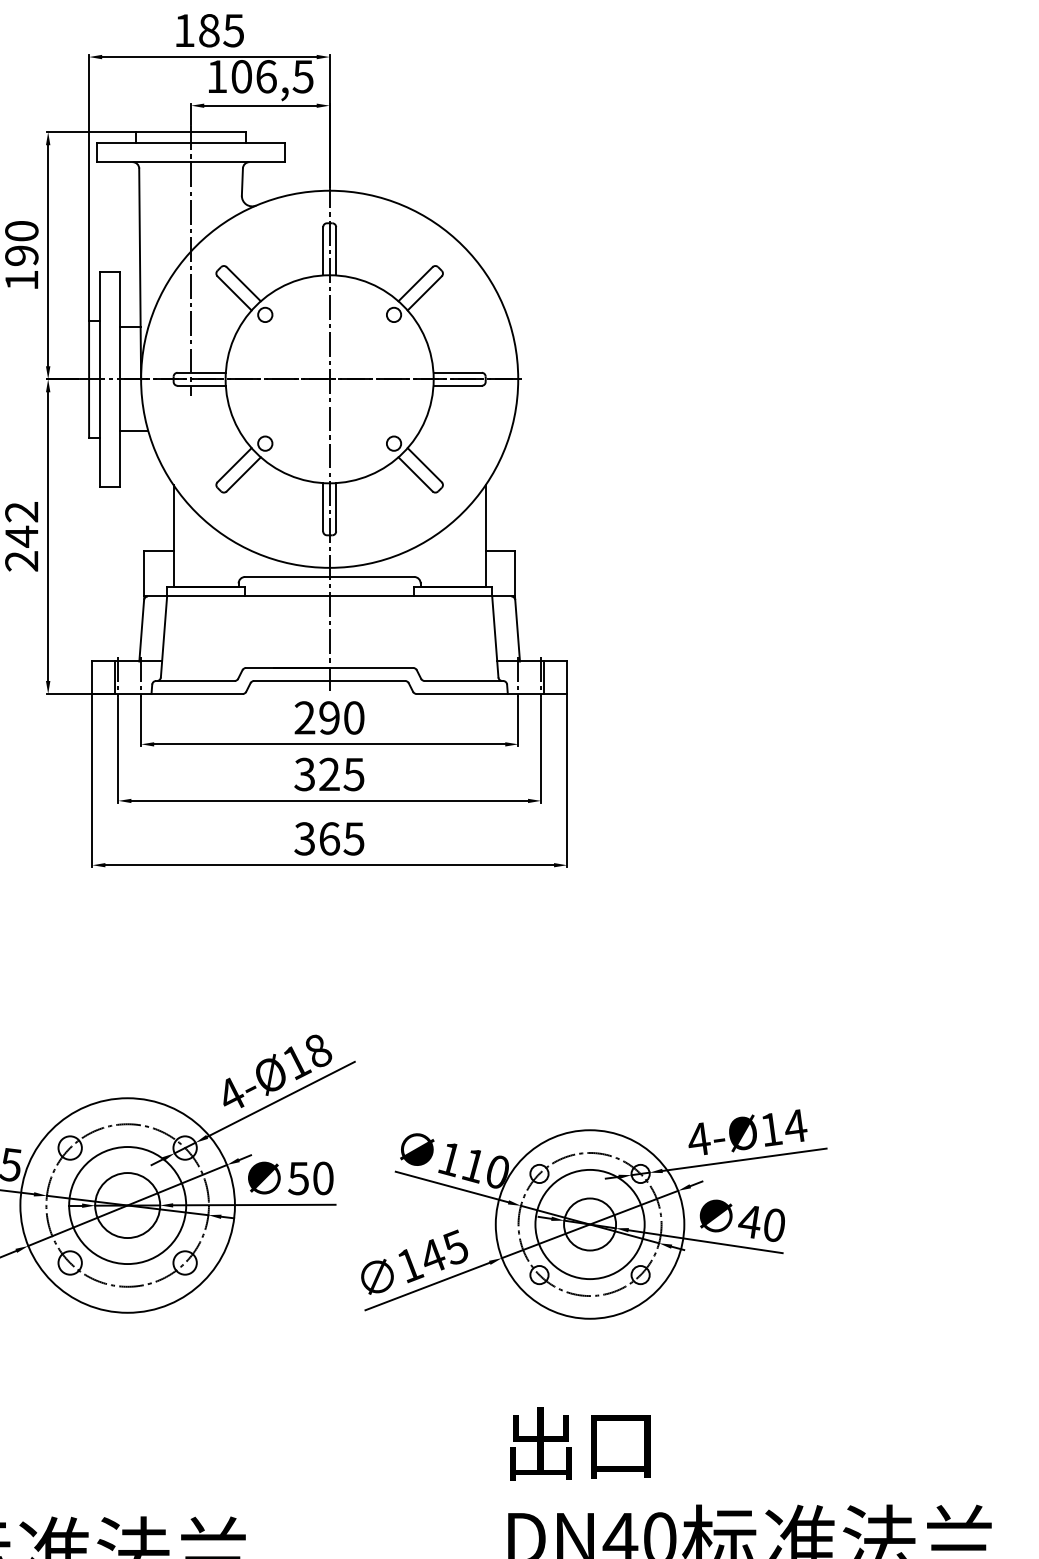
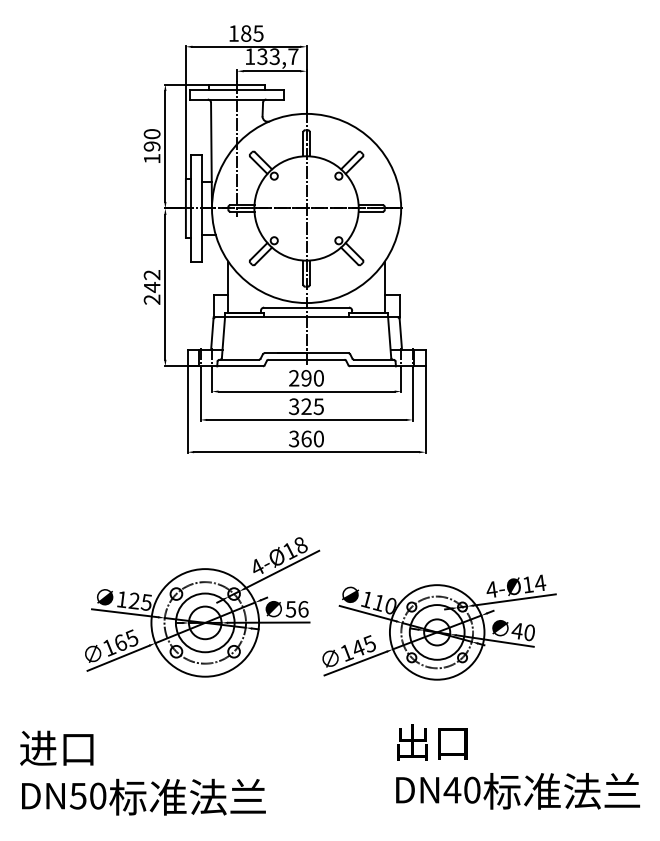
text: (271, 76) -> (277, 56), 106,5 -> 133,7
text: (353, 837) -> (318, 438), 365 -> 360
text: (323, 1178) -> (303, 609), 50 -> 56

